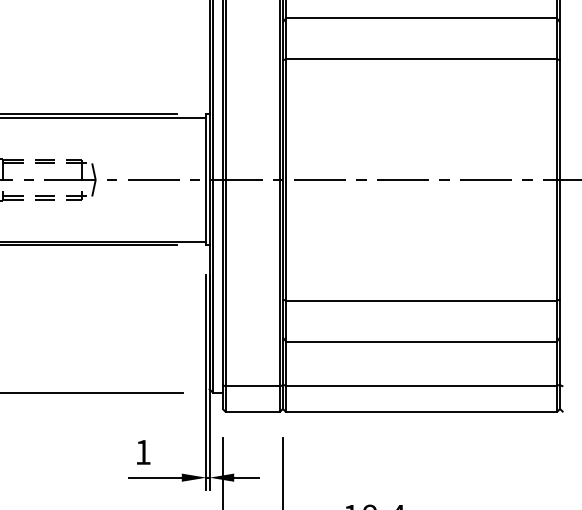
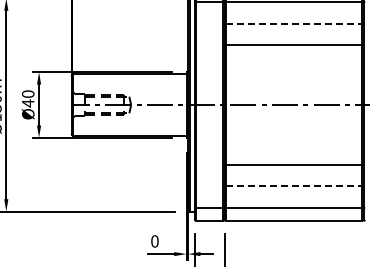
line: (422, 19) -> (294, 24), solid -> dashed
line: (422, 342) -> (294, 186), solid -> dashed
text: (142, 452) -> (154, 241), 1 -> 0

